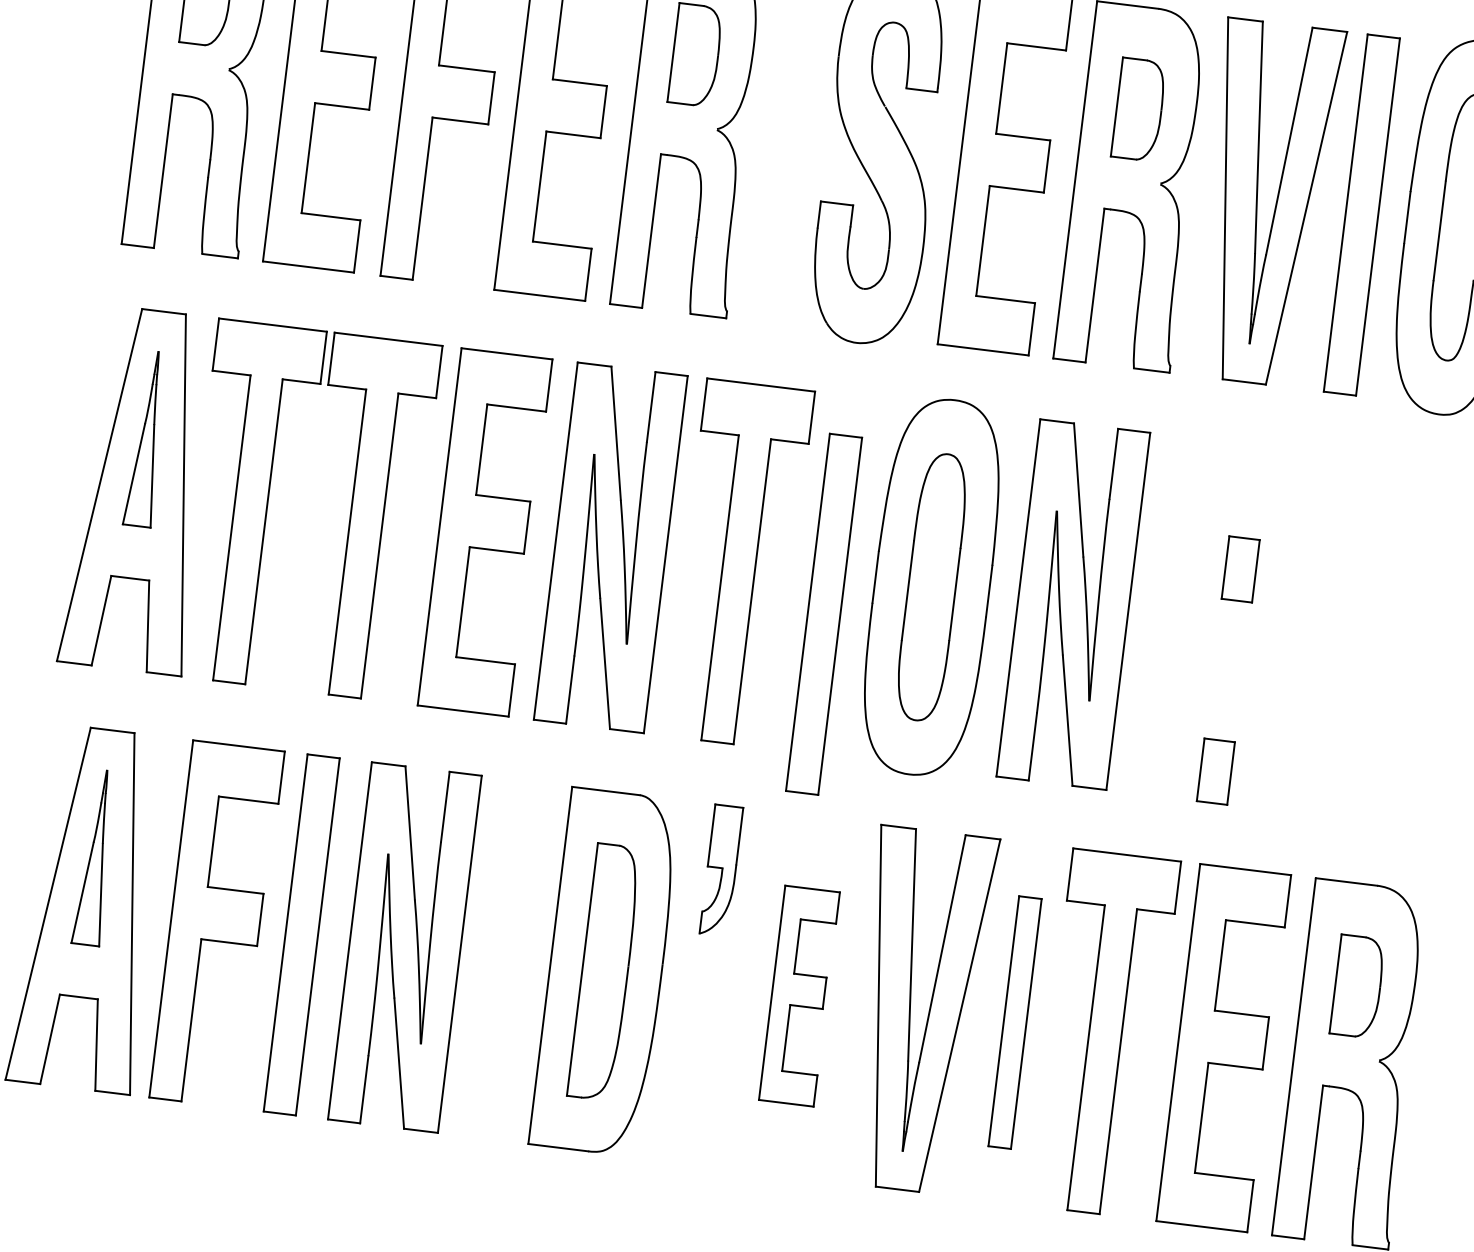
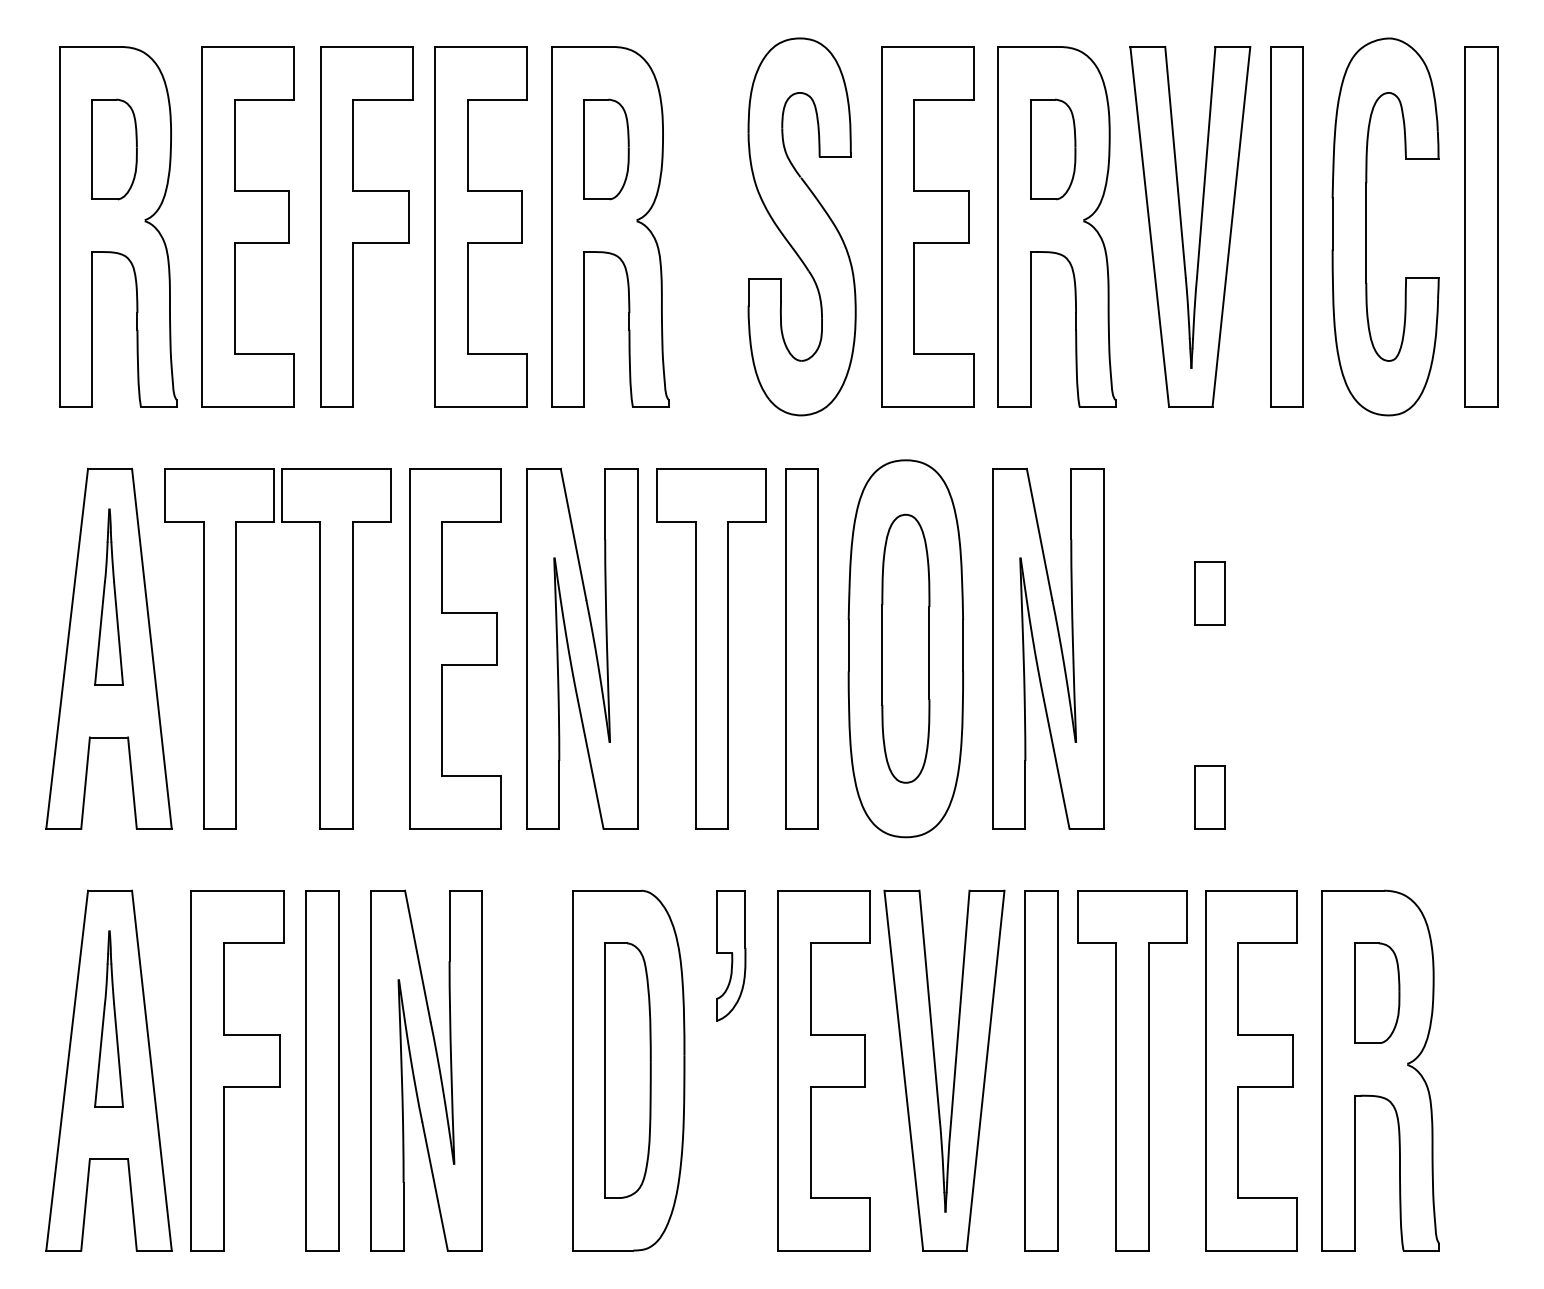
part: (823, 613) -> (801, 648), moved
part: (798, 995) -> (823, 1070), size x1.67
part: (1015, 1022) -> (1041, 1070), size x1.43

